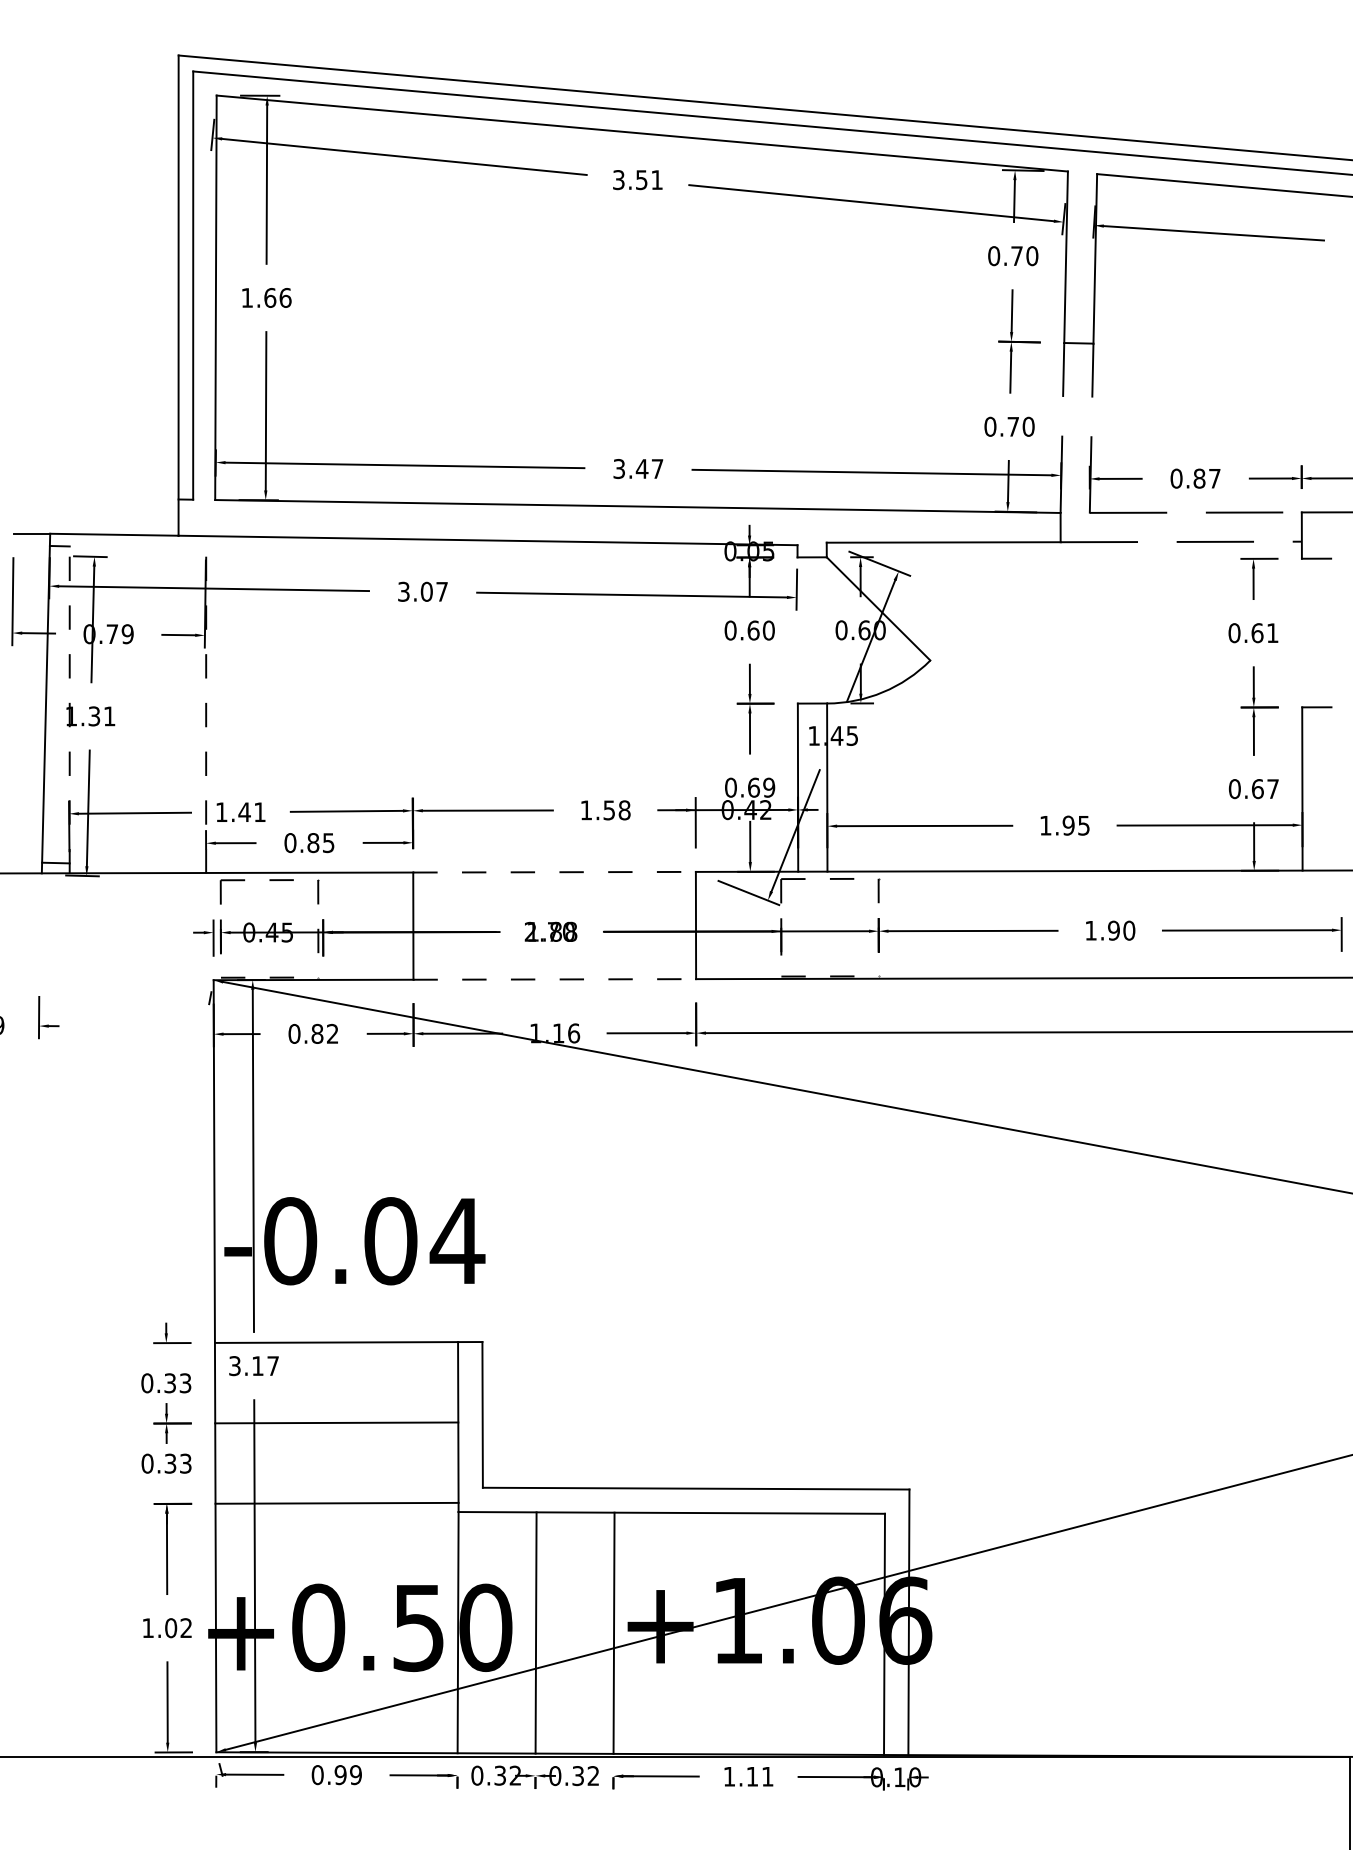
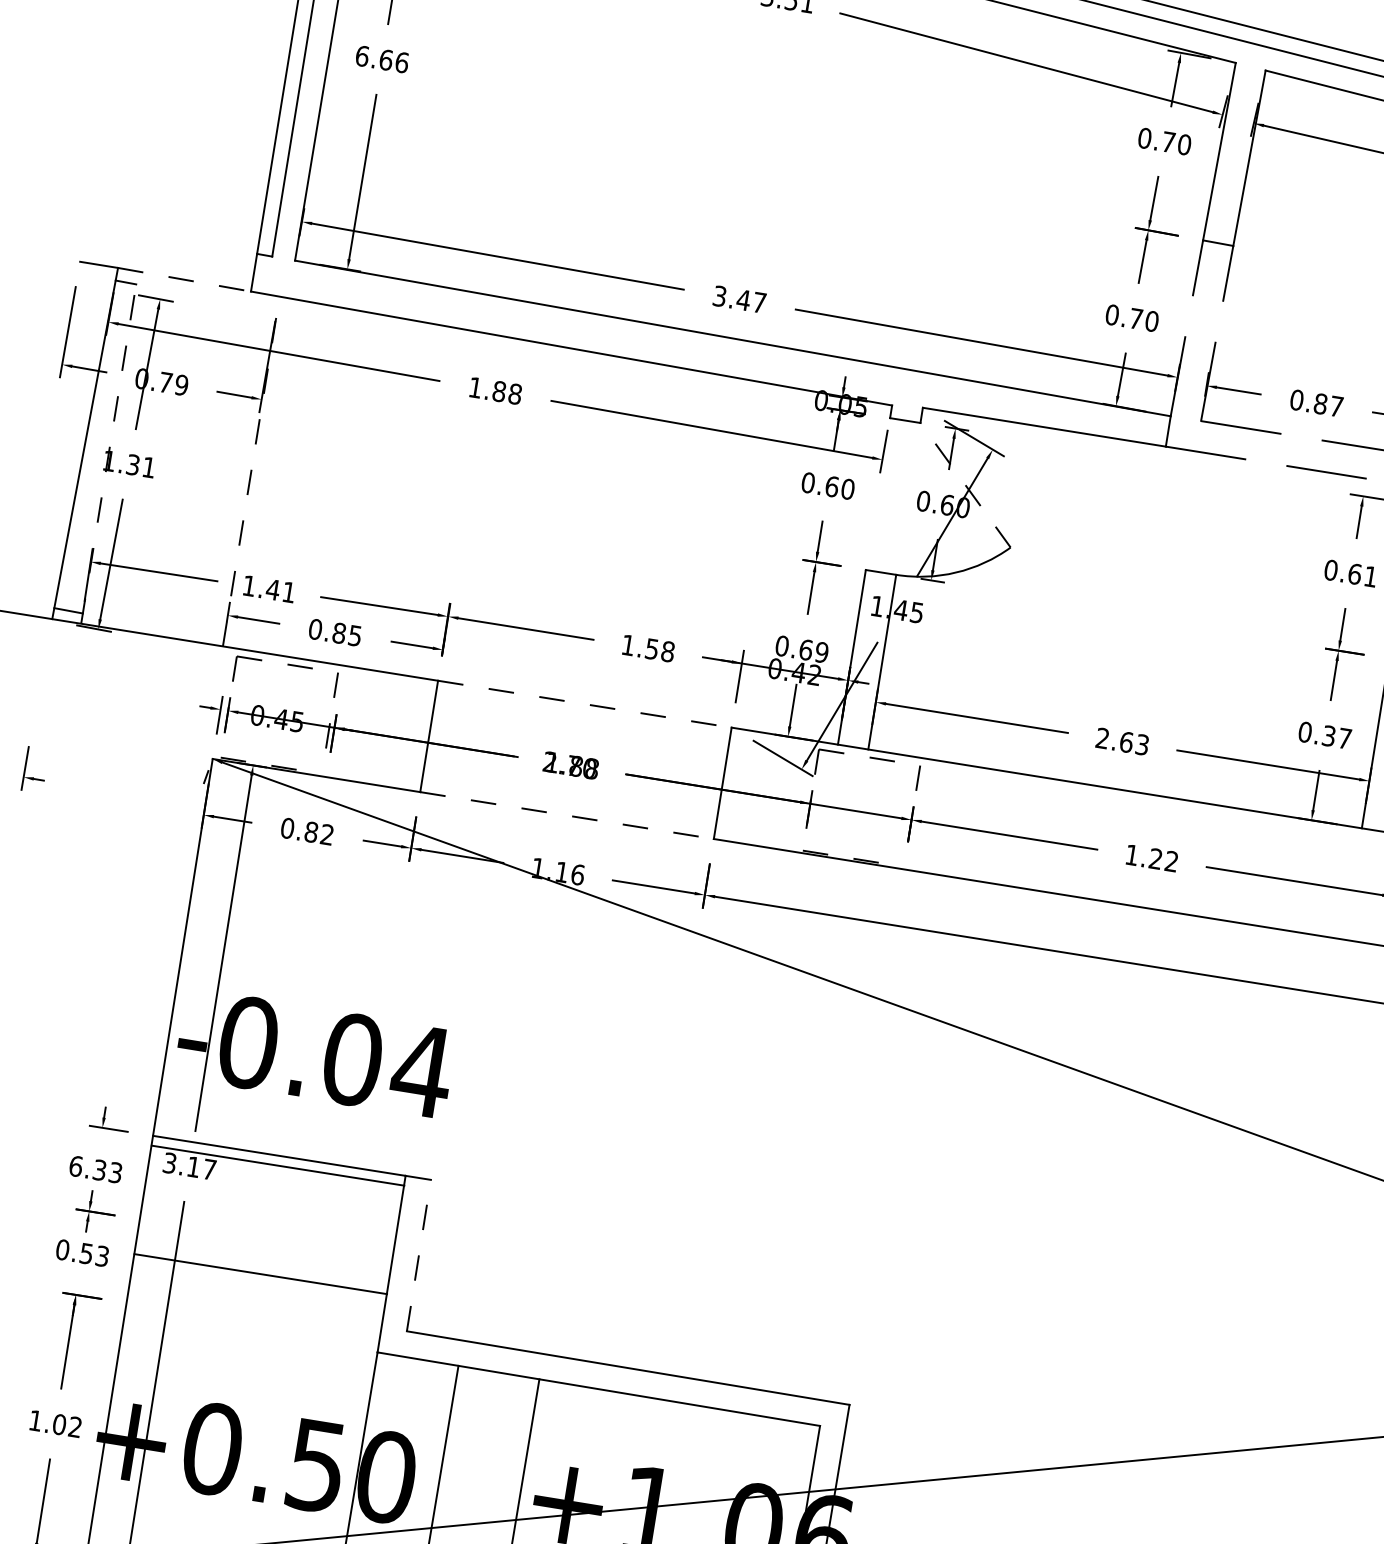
text: (247, 297) -> (362, 55), 1.66 -> 6.66
line: (114, 534) -> (184, 279), solid -> dashed
text: (423, 591) -> (495, 390), 3.07 -> 1.88
line: (878, 608) -> (965, 484), solid -> dashed
text: (1257, 789) -> (1328, 736), 0.67 -> 0.37
text: (1064, 825) -> (1122, 741), 1.95 -> 2.63
text: (1121, 930) -> (1163, 860), 1.90 -> 1.22
text: (147, 1382) -> (76, 1165), 0.33 -> 6.33
line: (482, 1414) -> (418, 1255), solid -> dashed
line: (336, 1422) -> (277, 1165), moved
text: (170, 1463) -> (86, 1253), 0.33 -> 0.53
line: (336, 1502) -> (260, 1273), moved

